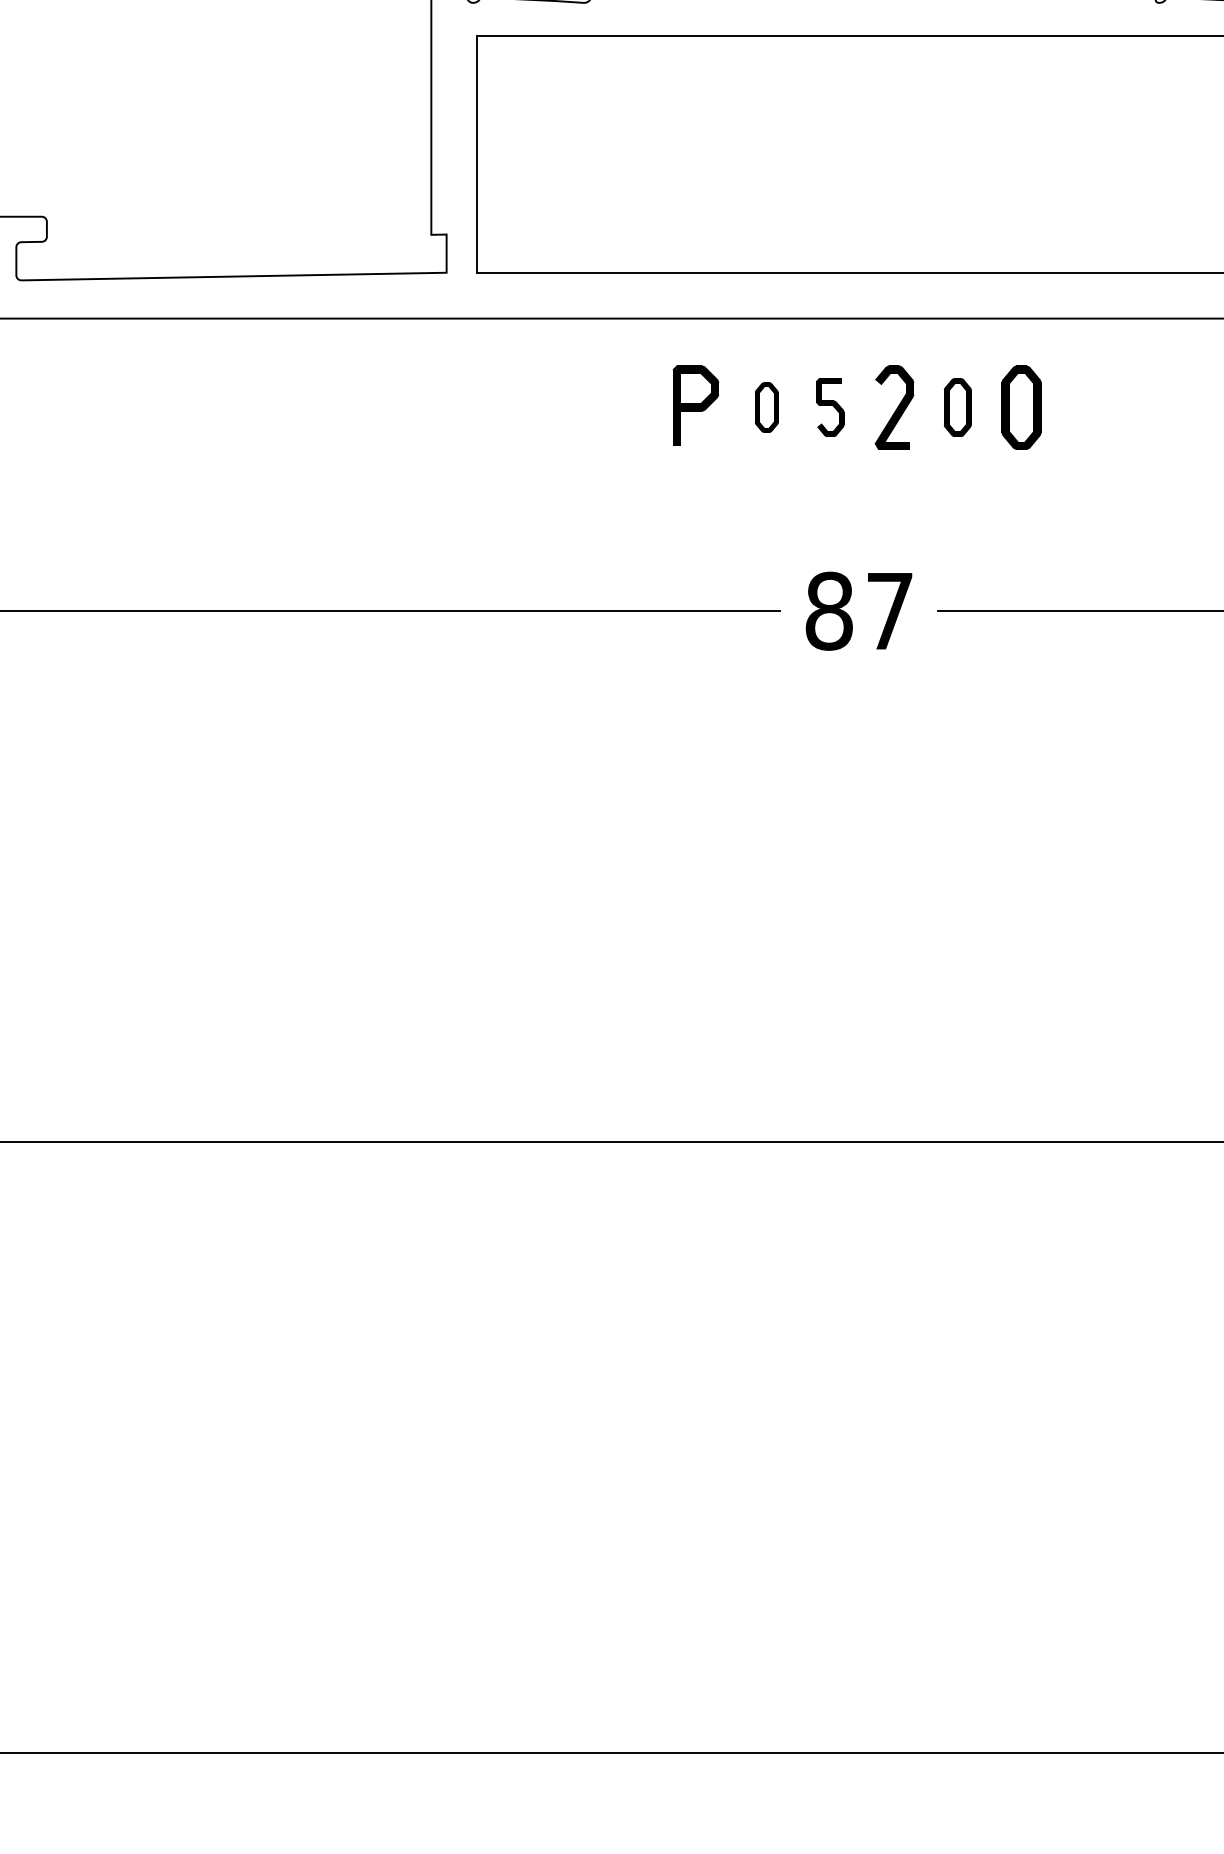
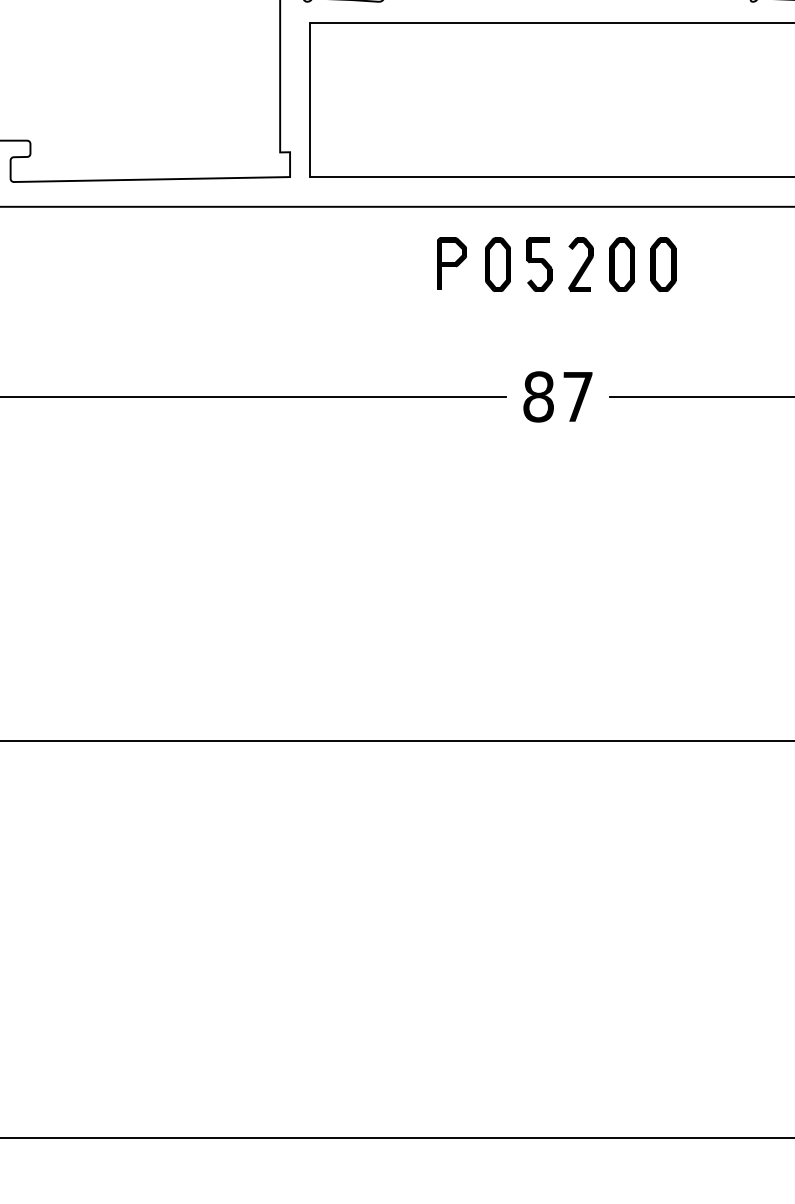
part: (765, 407) -> (497, 264), size x1.67
part: (830, 407) -> (539, 264), size x1.43
part: (956, 407) -> (621, 264), size x1.43

